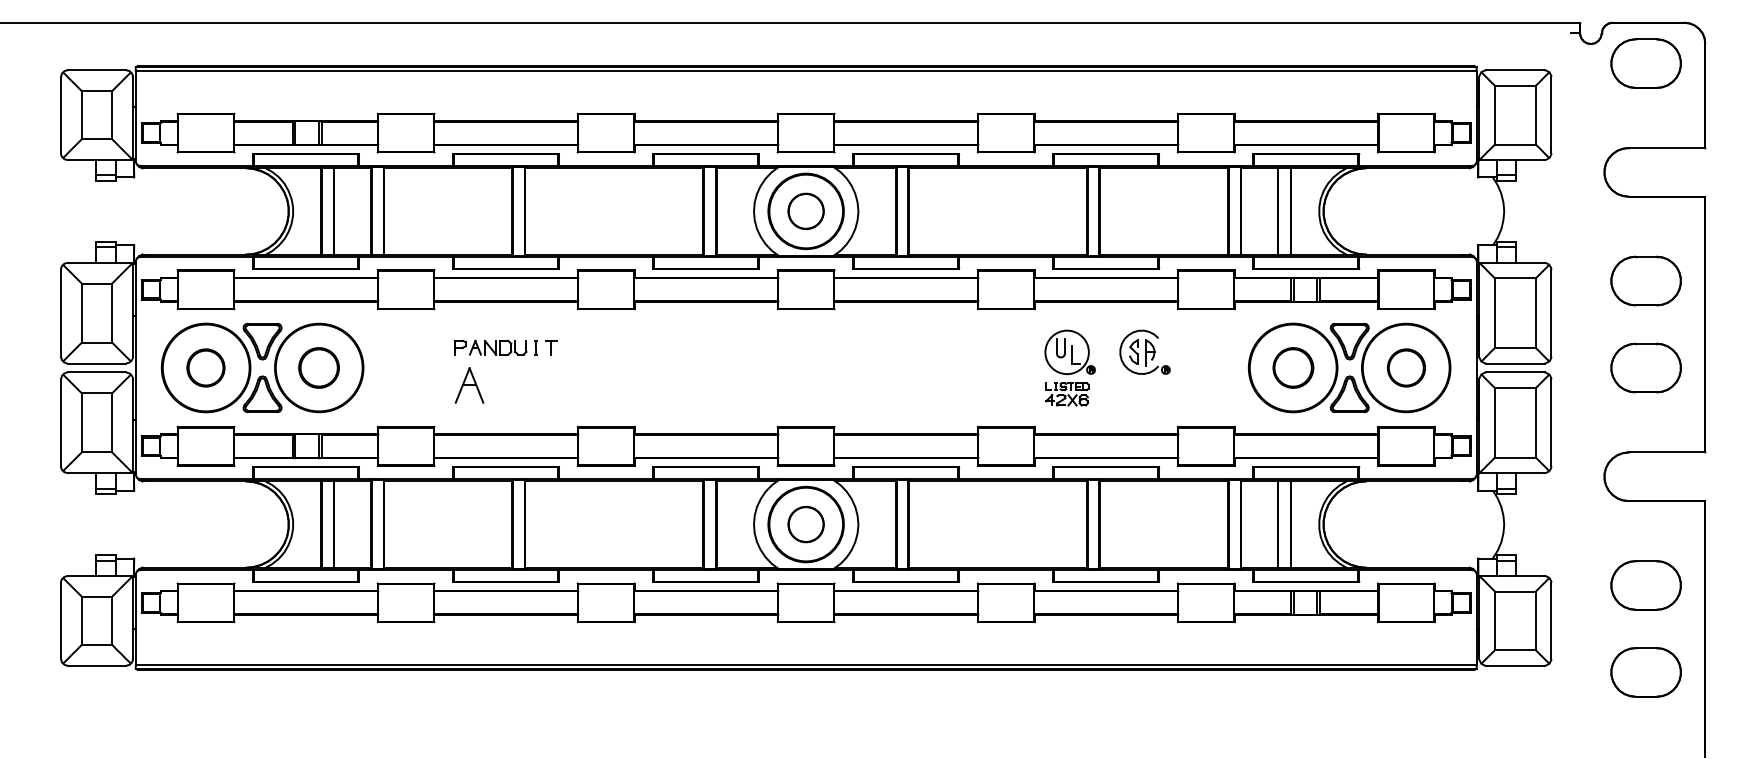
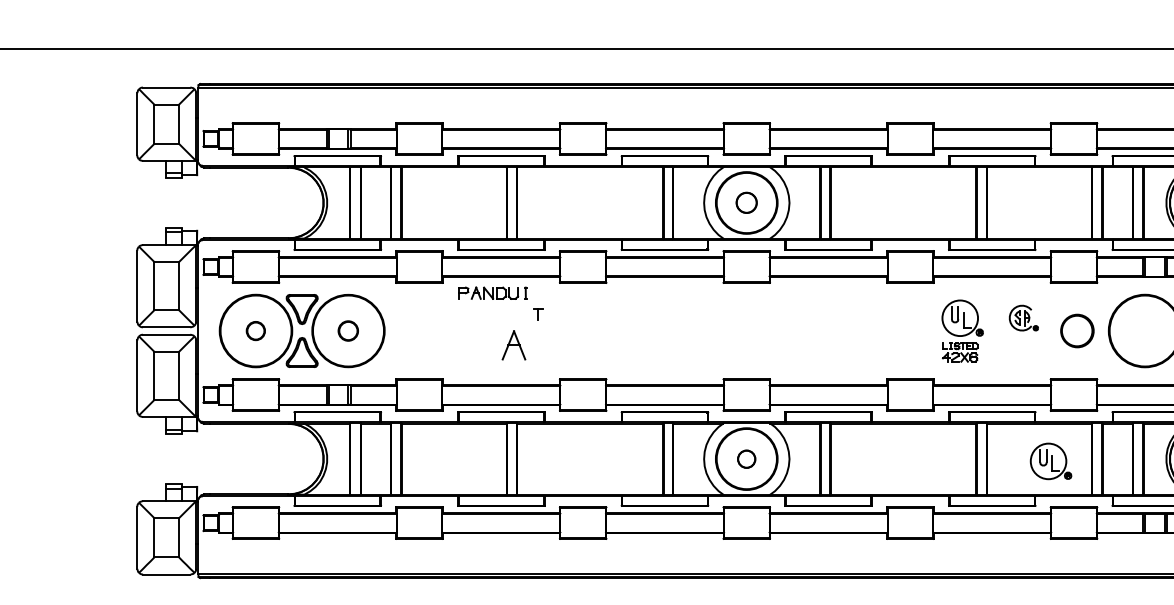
circle: (805, 210) -> (746, 202), size x0.7
part: (495, 347) -> (492, 293), moved
part: (1144, 351) -> (1023, 317), size x0.7
circle: (205, 367) -> (255, 330), size x0.6
circle: (318, 367) -> (347, 330), size x0.6
part: (1293, 367) -> (1077, 330), moved
part: (469, 385) -> (513, 345), moved
circle: (805, 524) -> (746, 459), size x0.6
part: (1177, 526) -> (1050, 460), added

